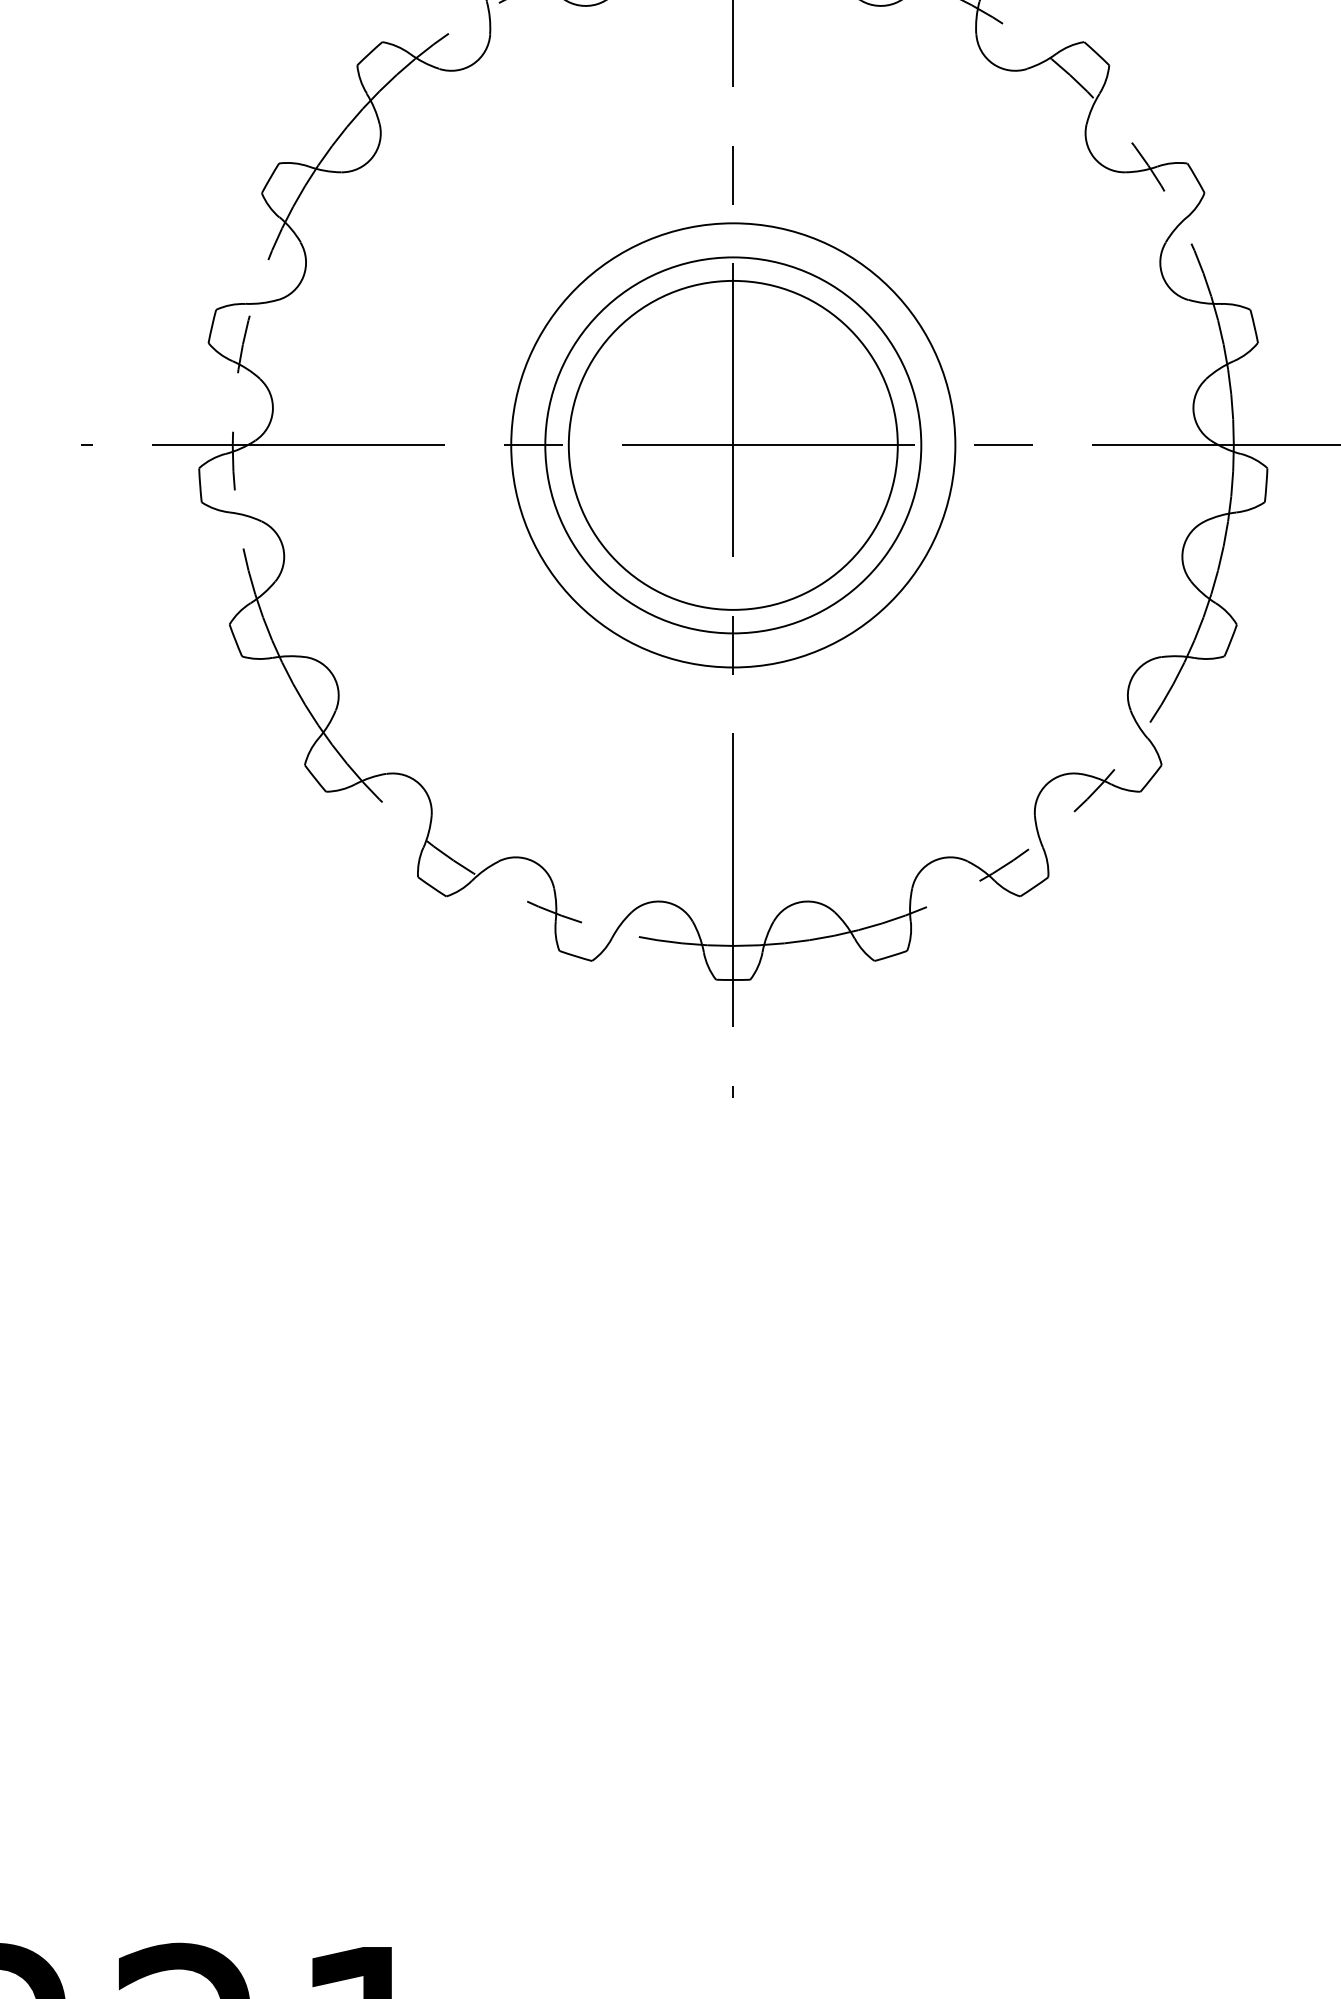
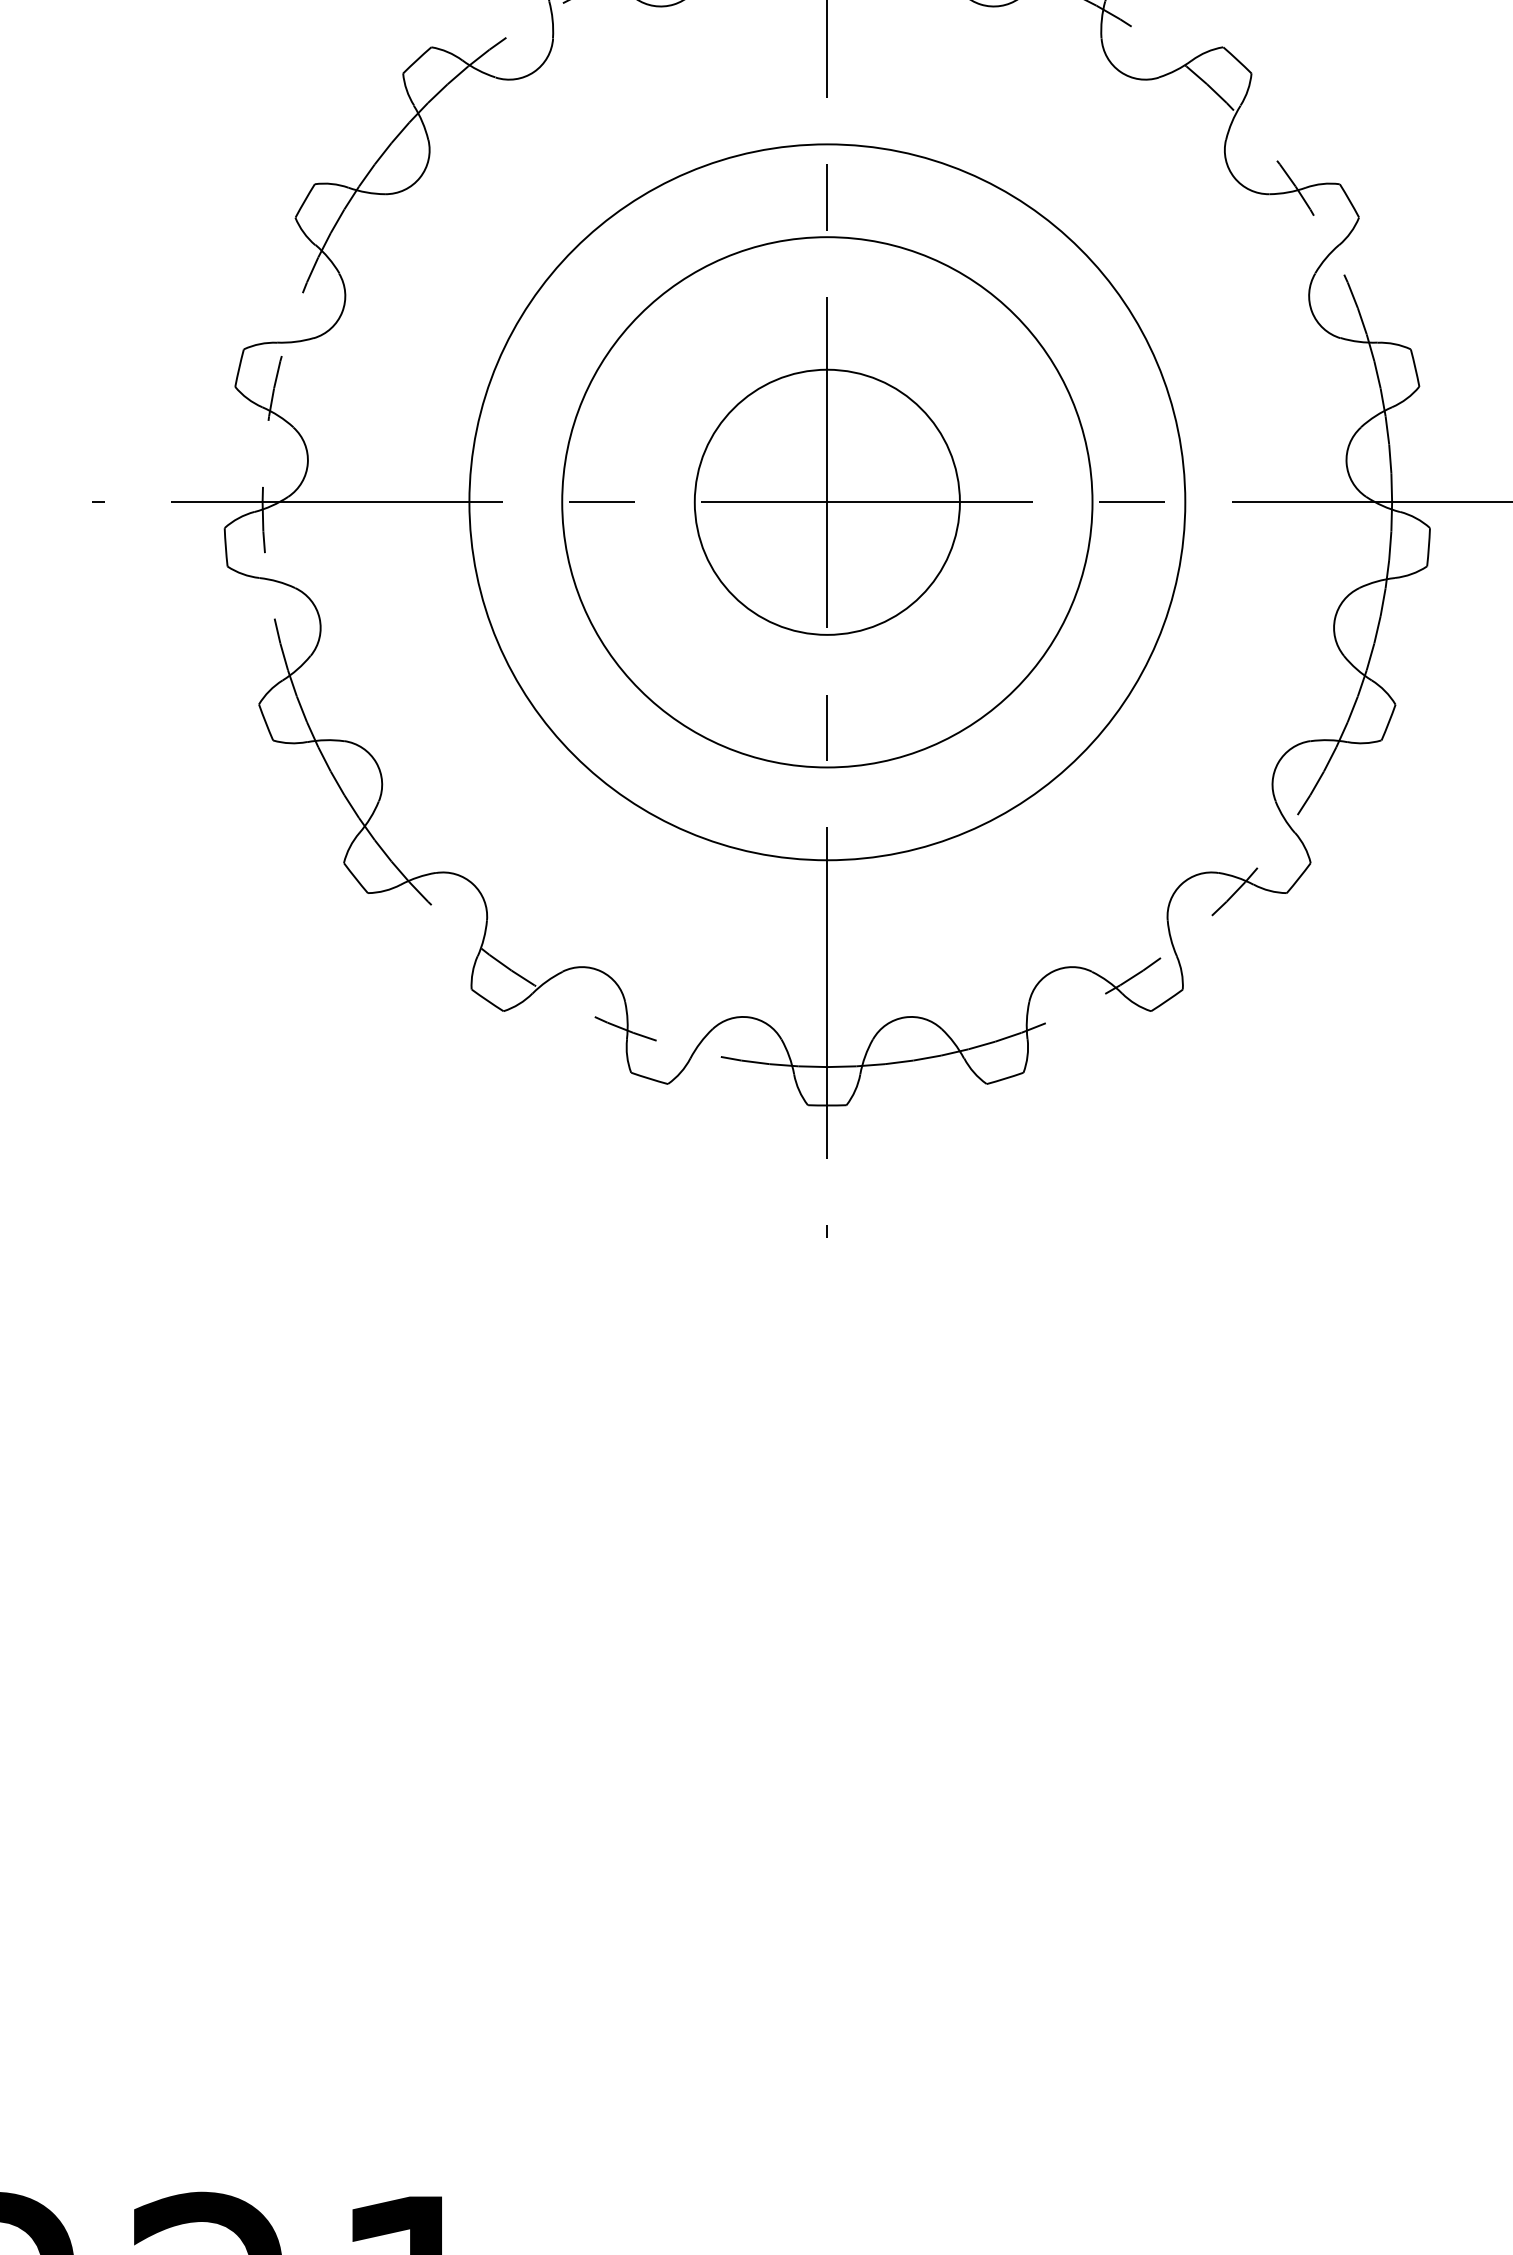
circle: (732, 444) -> (826, 501), size x0.62
circle: (733, 445) -> (827, 502), size x1.43
circle: (733, 445) -> (827, 502), size x1.43

